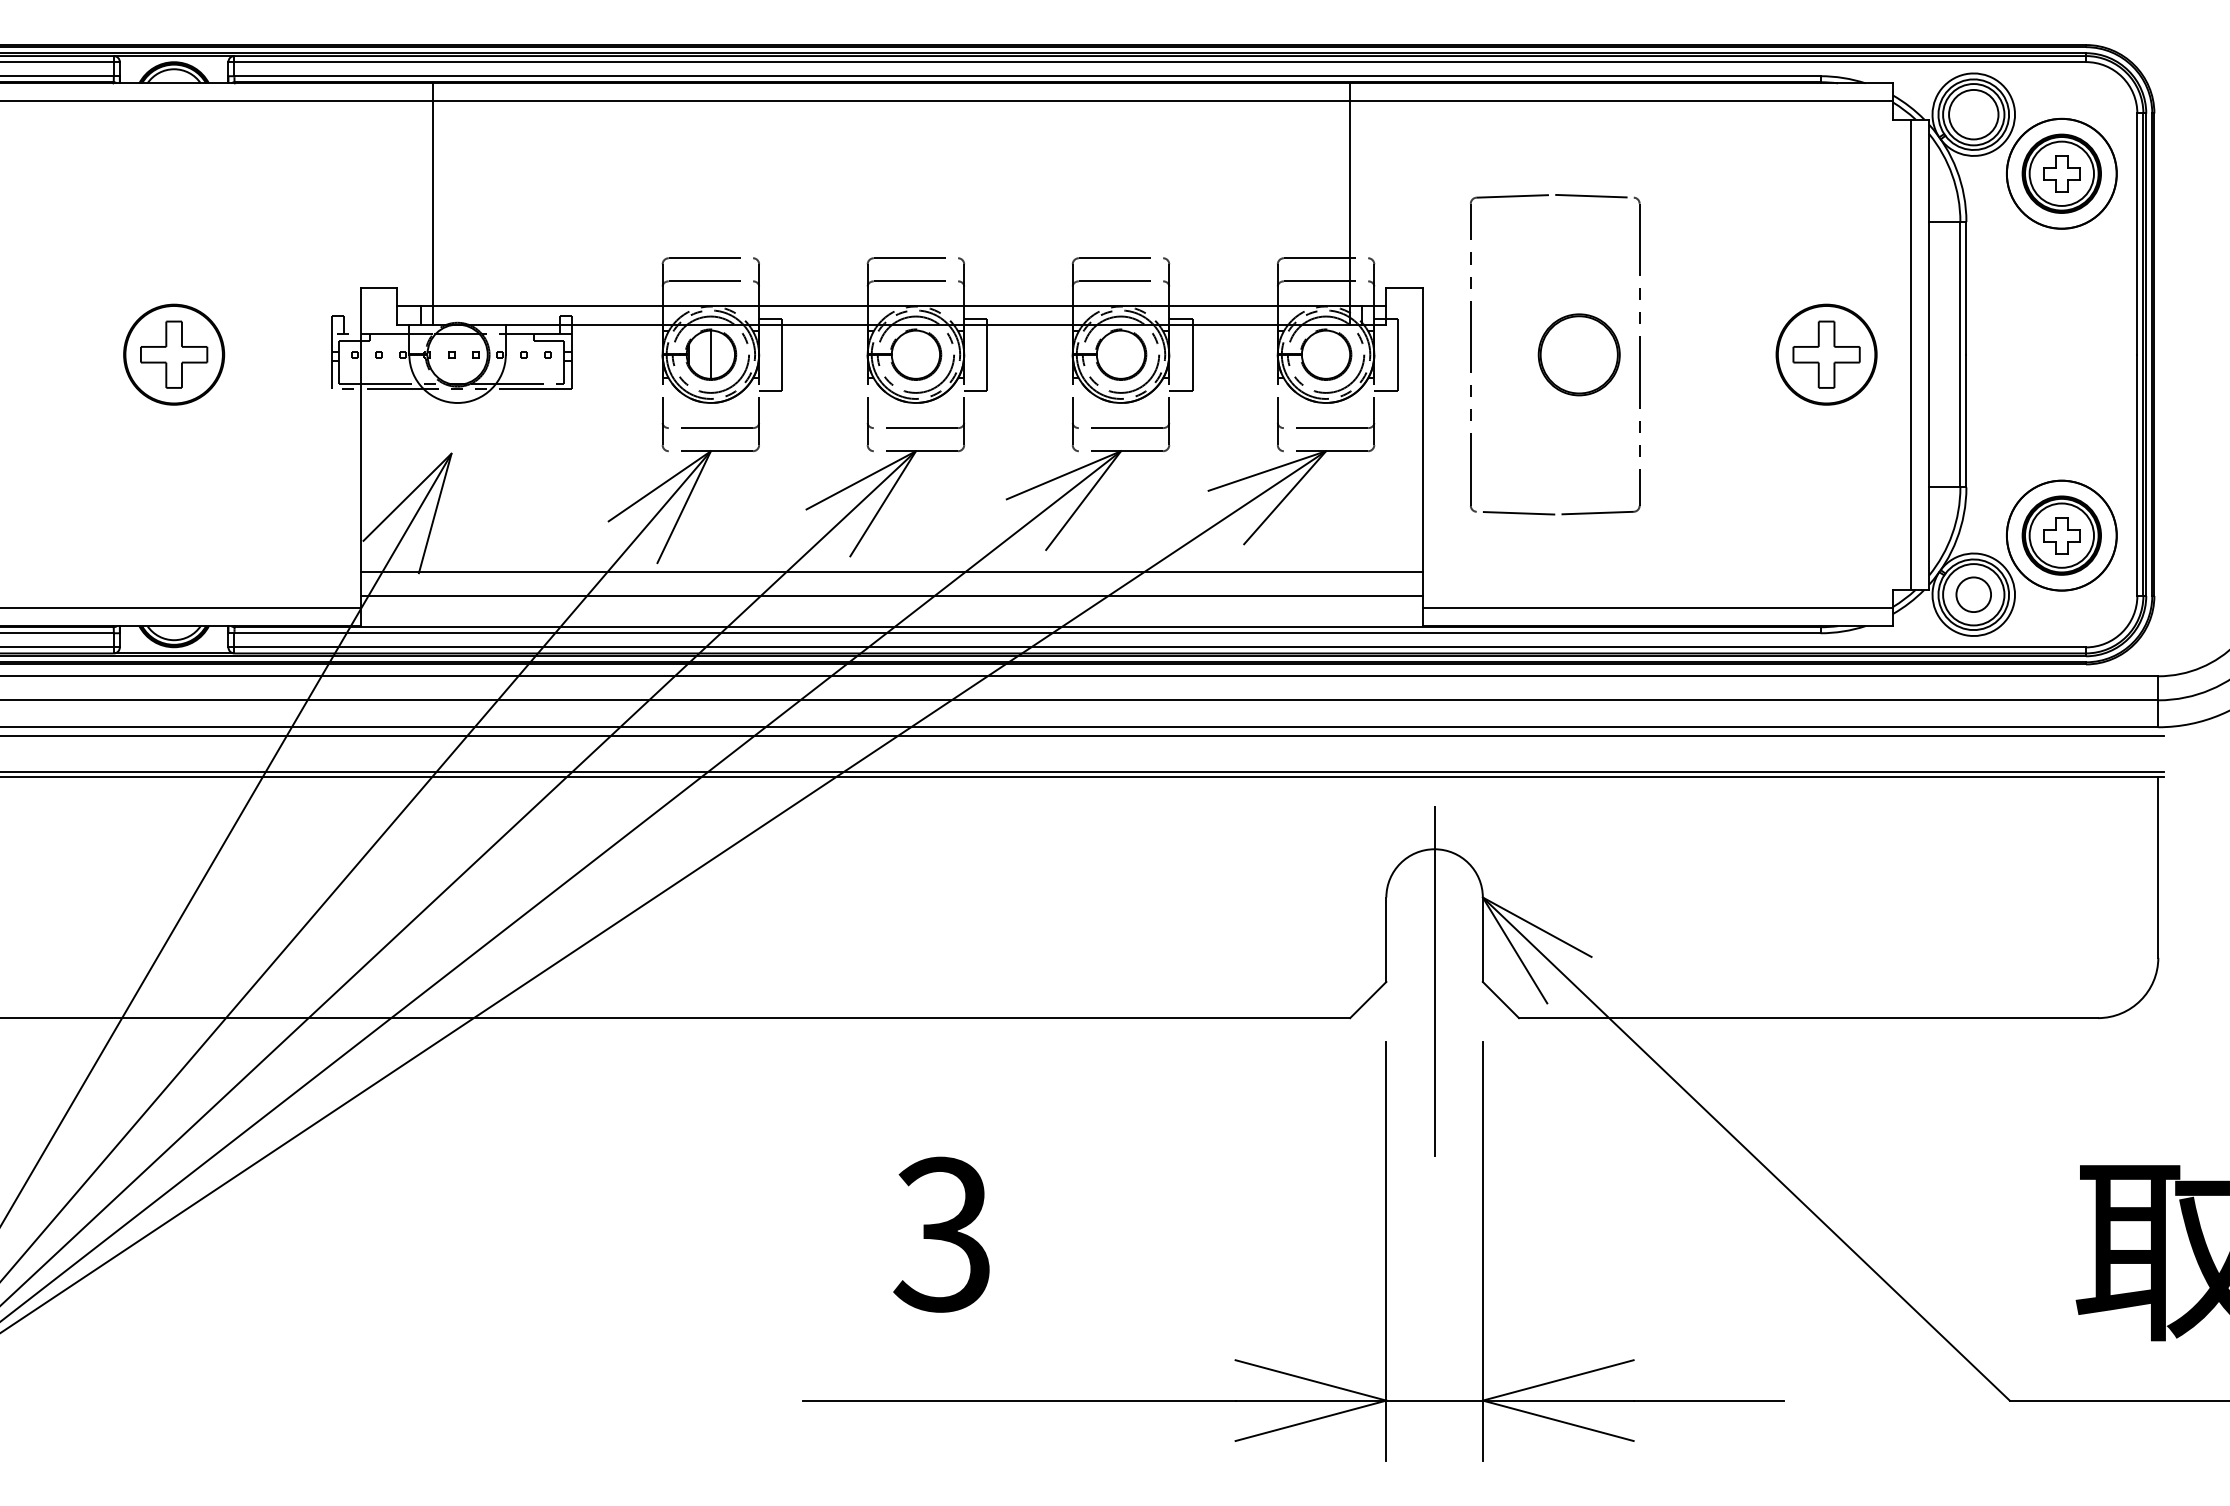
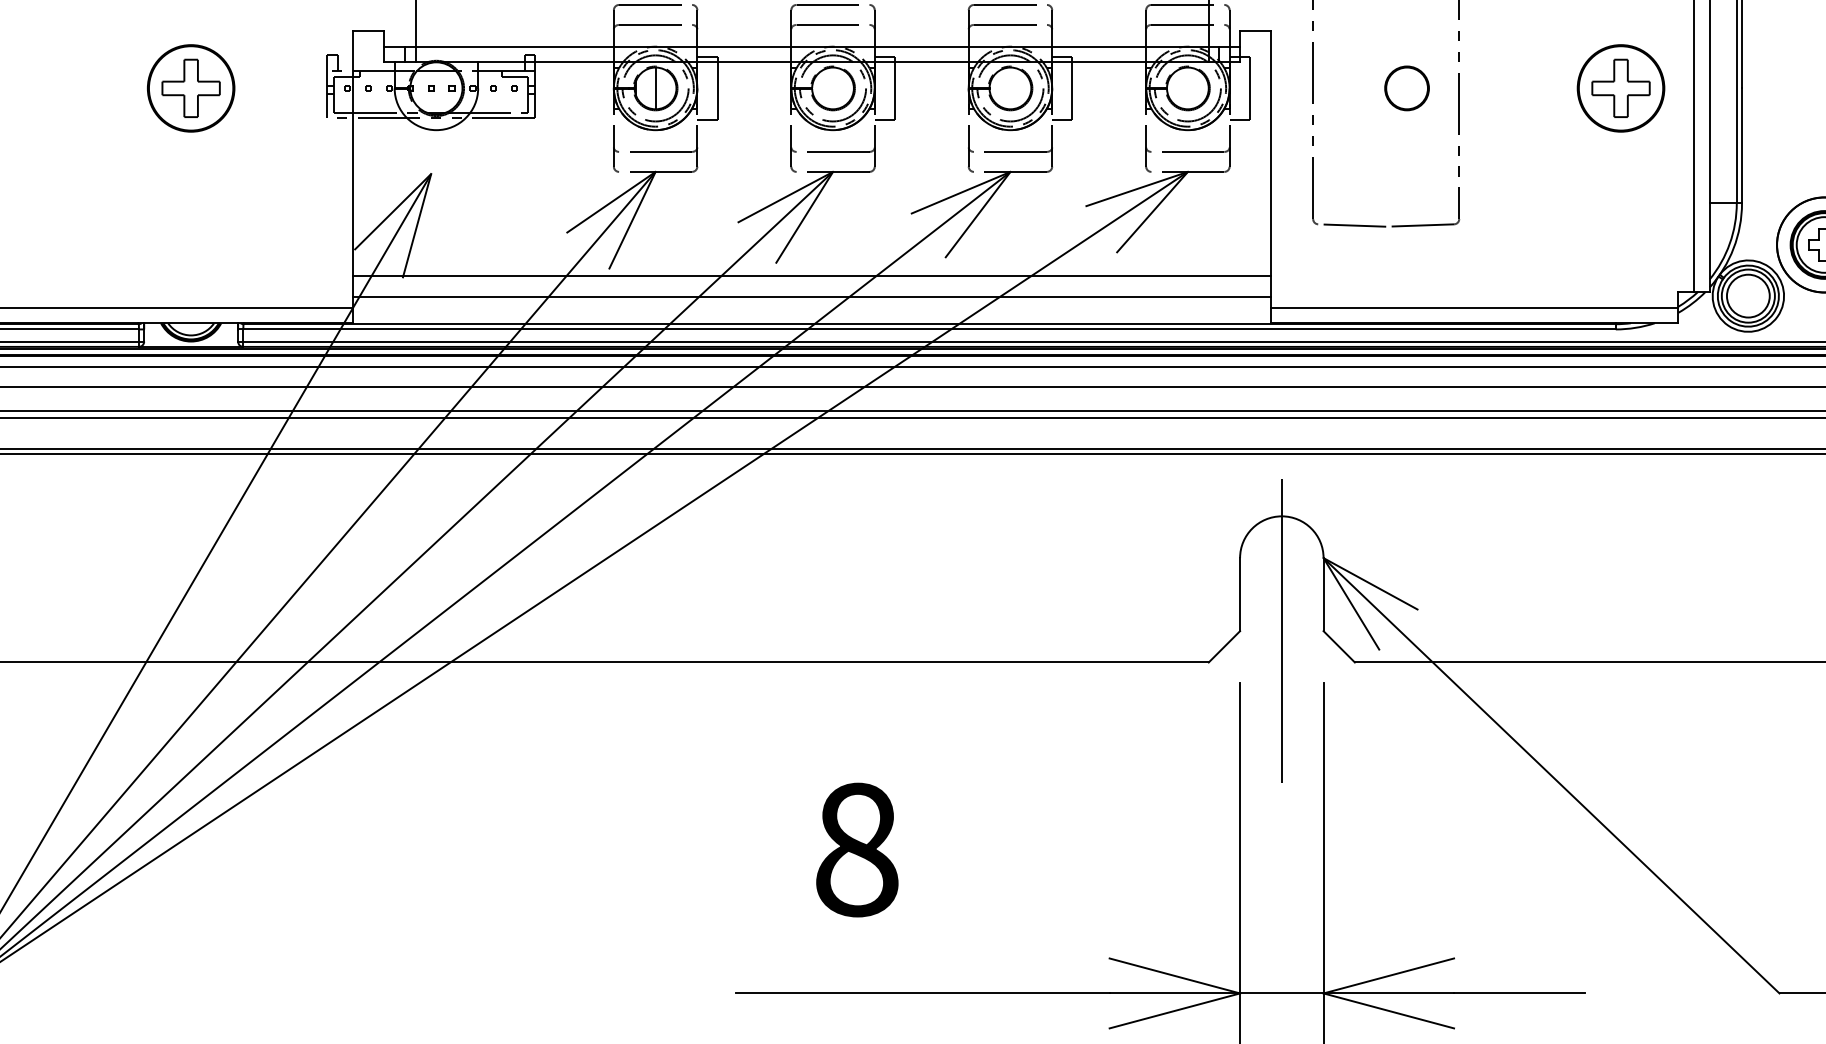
circle: (1579, 354) -> (1407, 88), size x0.62
circle: (1973, 594) -> (1748, 295), size x1.43
text: (942, 1234) -> (856, 849), 3 -> 8

